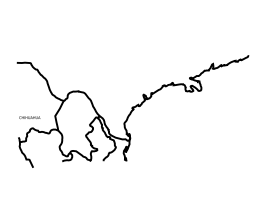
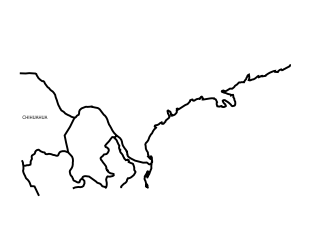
text: (29, 116) -> (34, 116), moved

